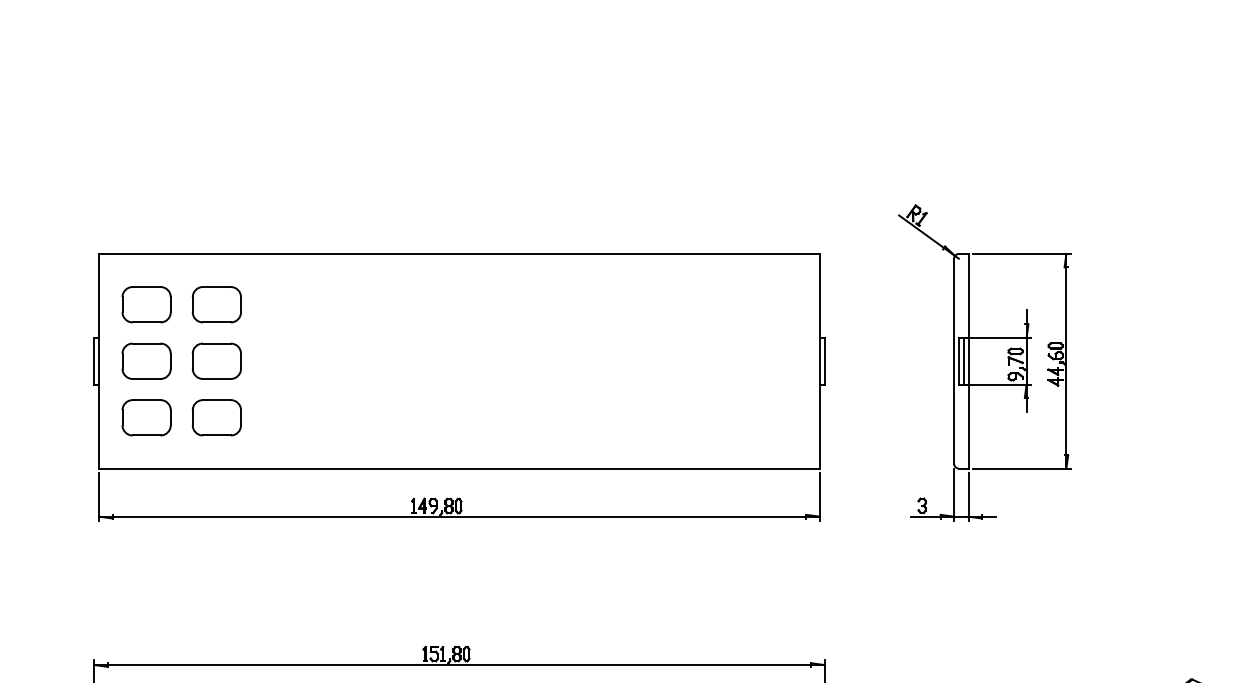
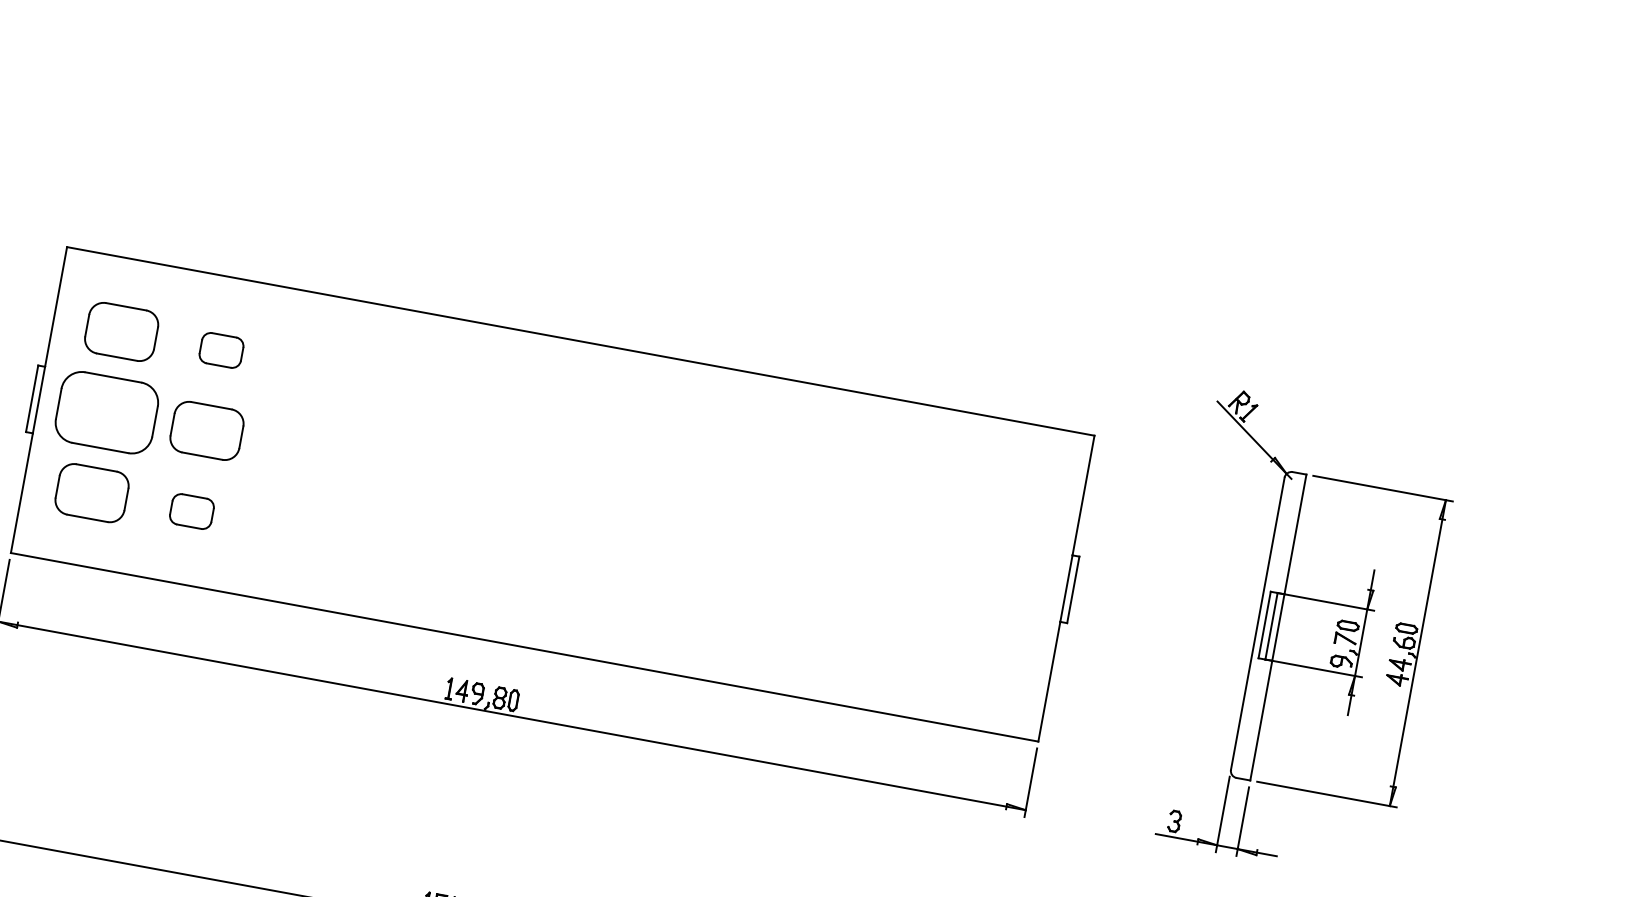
part: (216, 304) -> (221, 349), size x0.6
part: (146, 360) -> (106, 411), size x1.4
part: (216, 417) -> (191, 510), size x0.6

